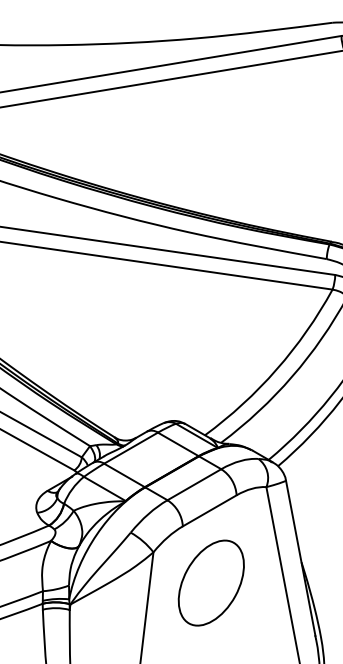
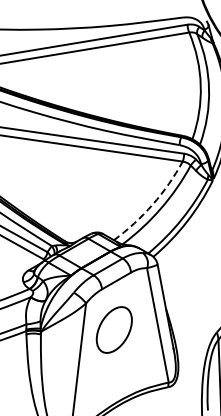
arc: (276, 369) -> (152, 204), solid -> dashed
part: (209, 582) -> (113, 329), moved

